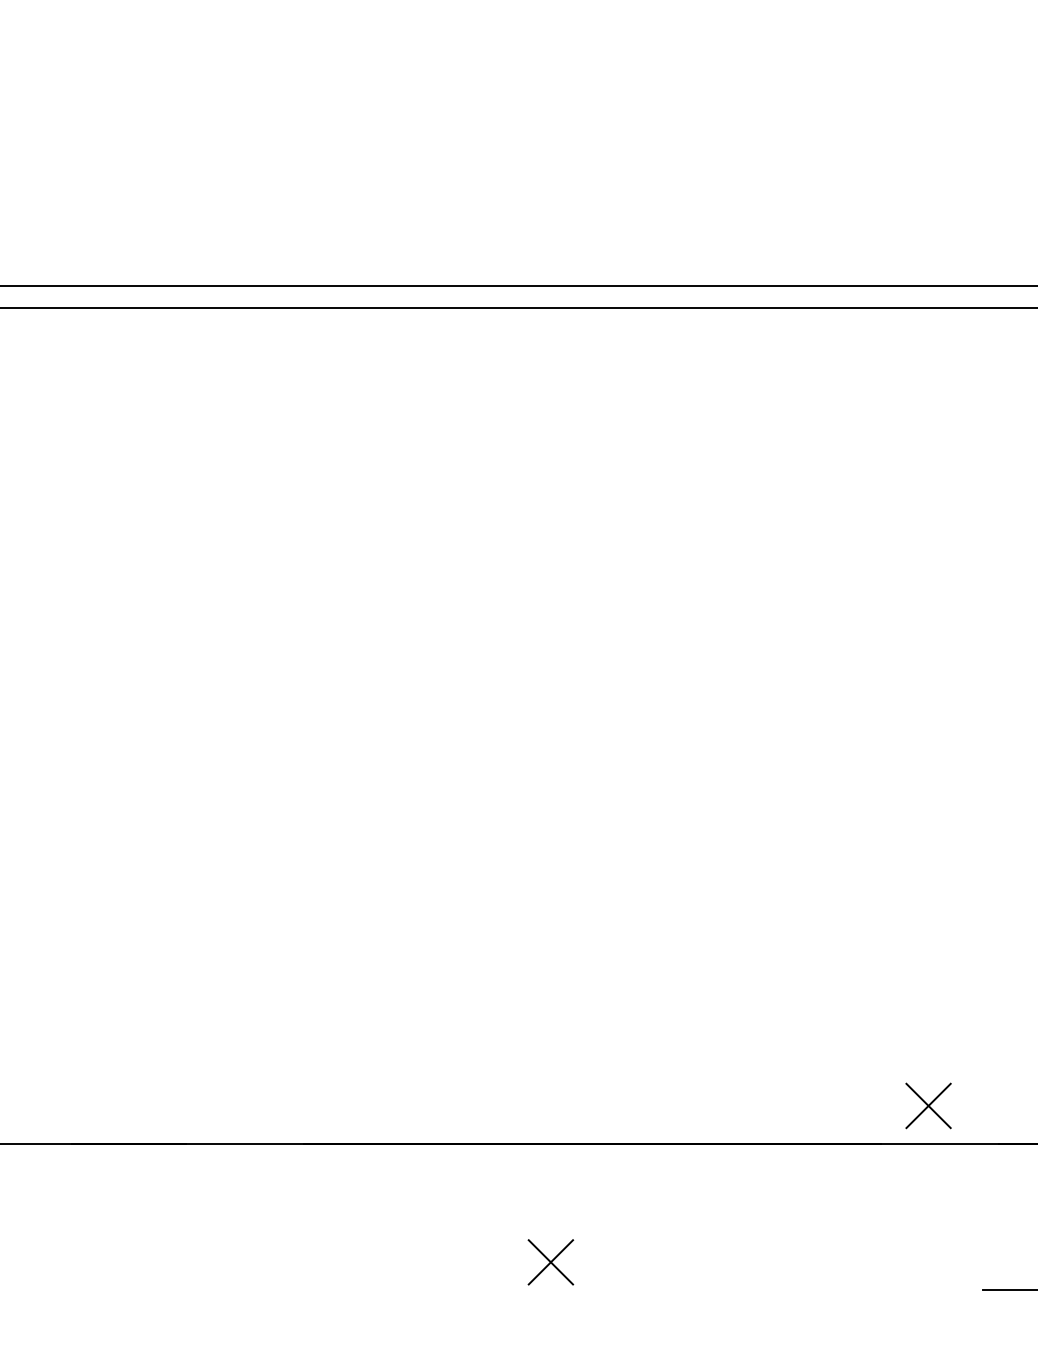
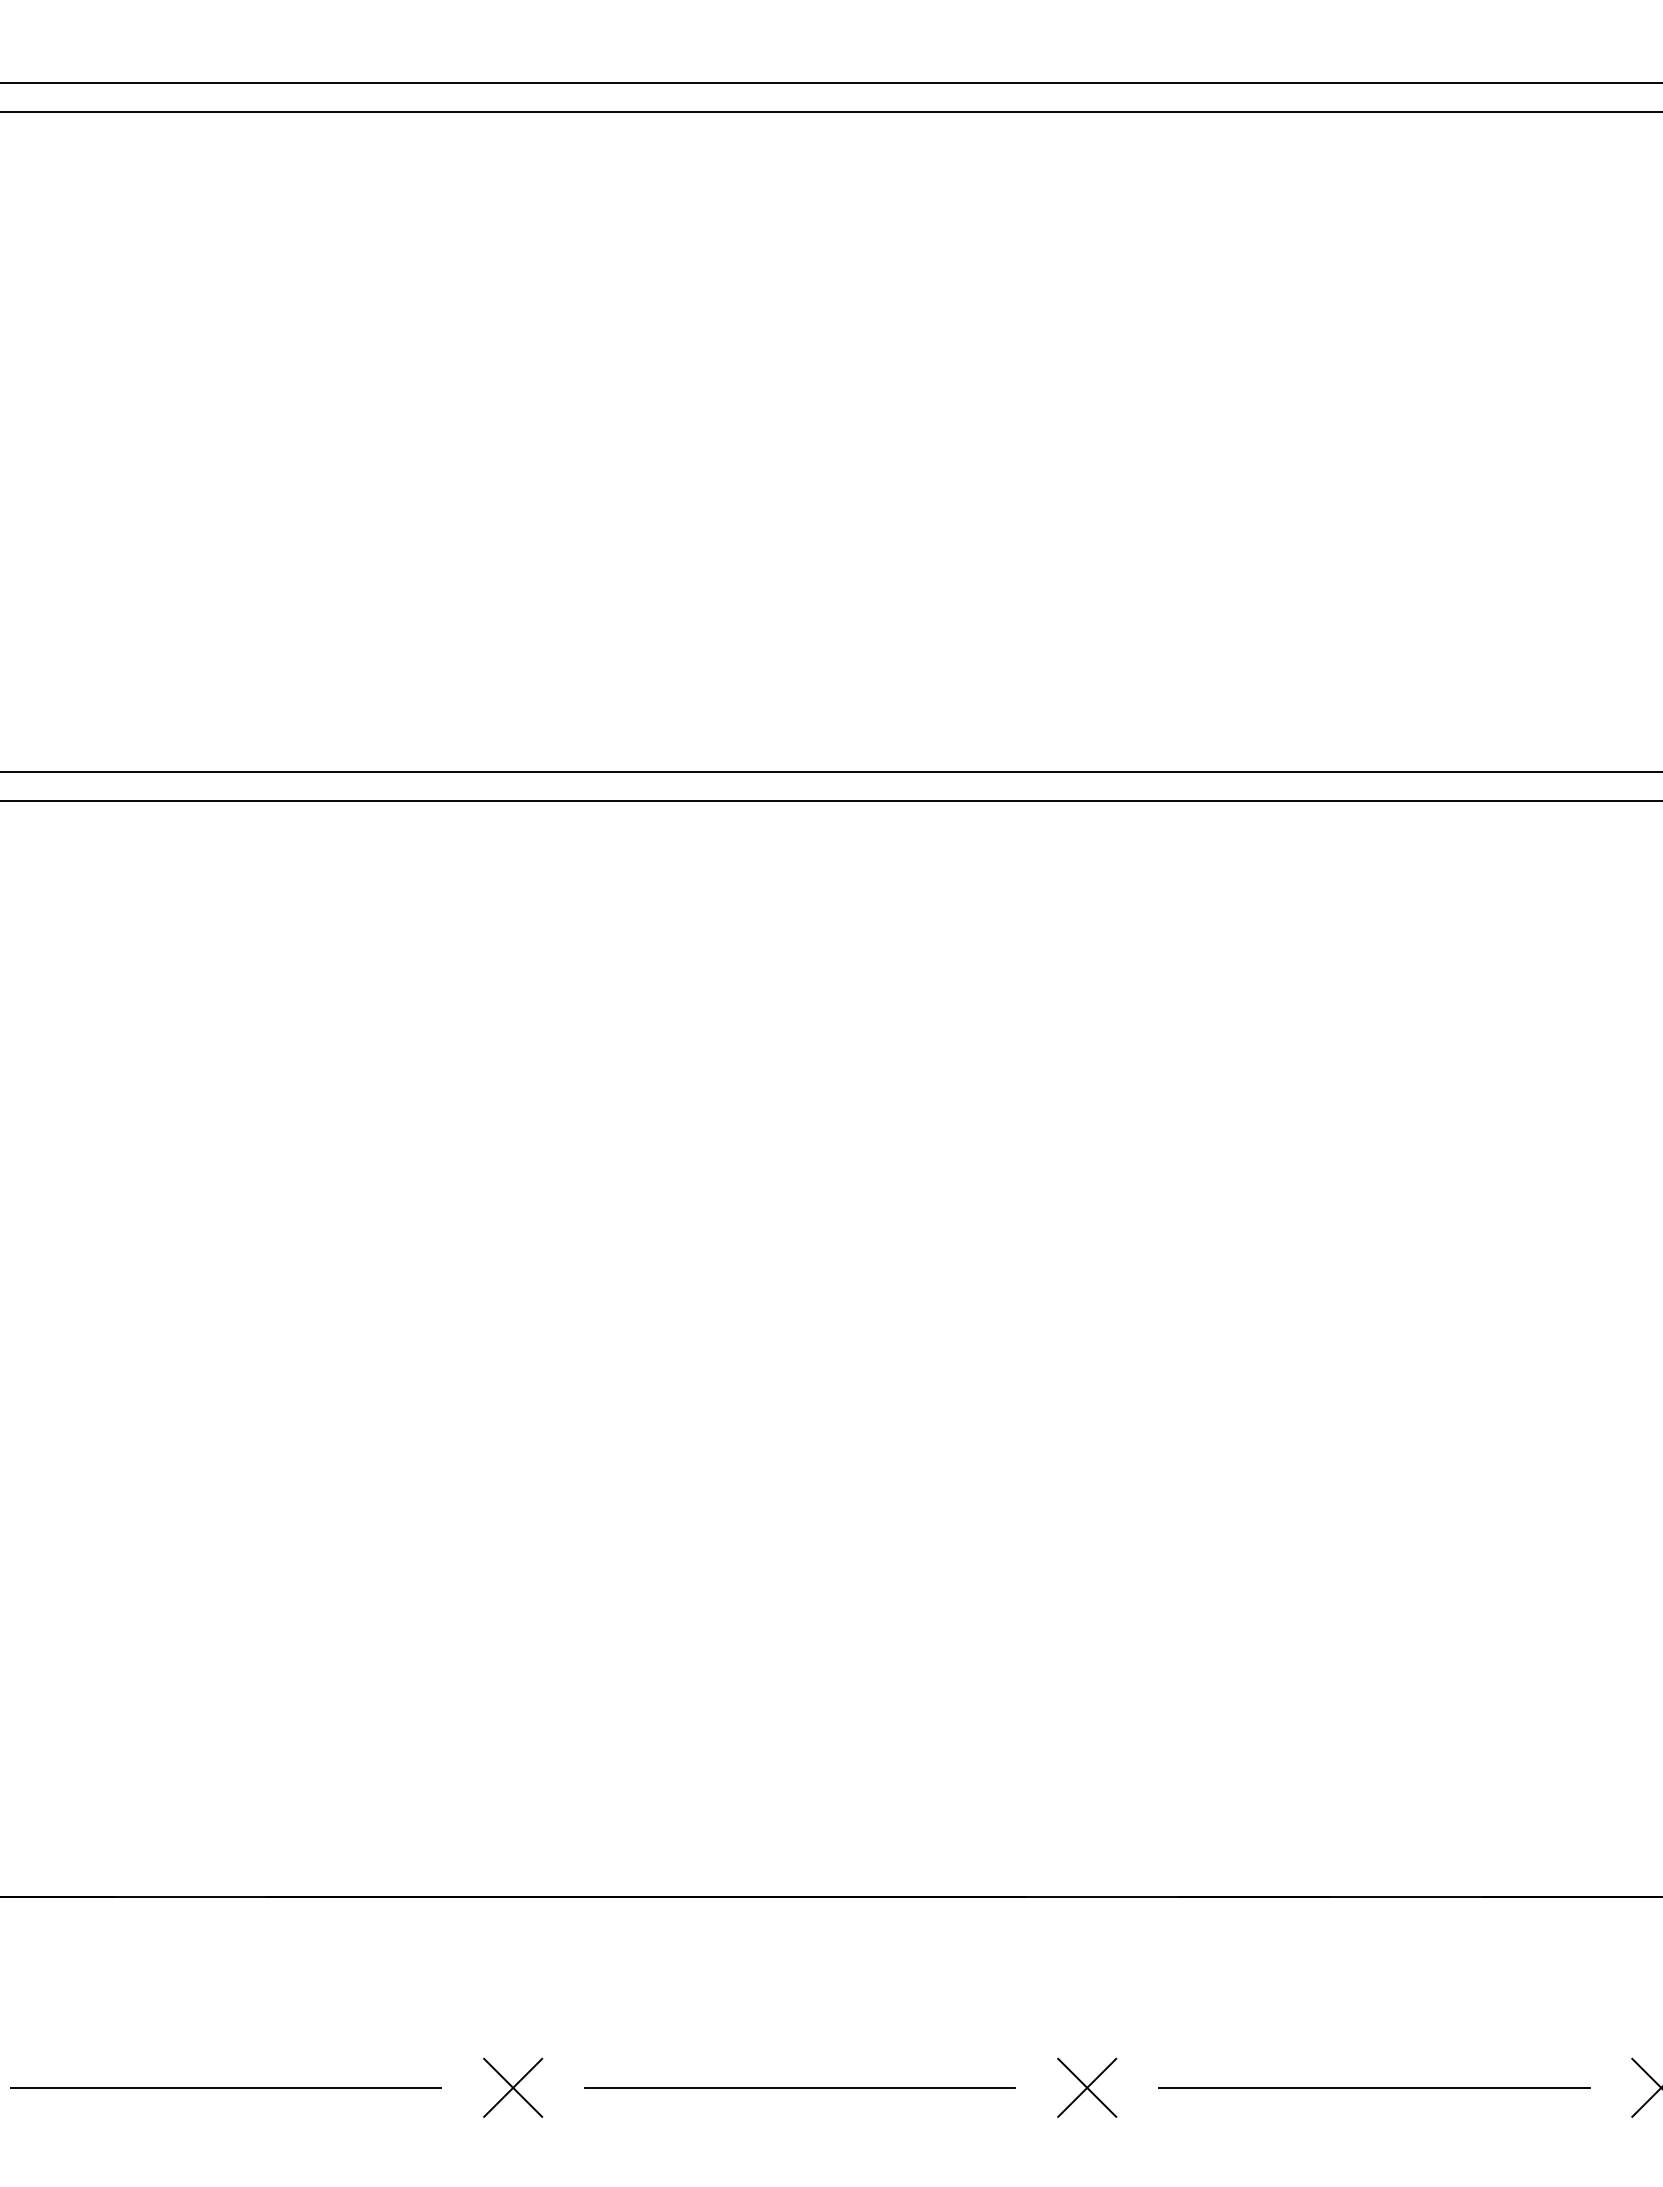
part: (928, 1105) -> (1087, 2087), moved
part: (551, 1262) -> (513, 2087), moved
line: (271, 1289) -> (225, 2087), added
line: (709, 1289) -> (799, 2087), added

